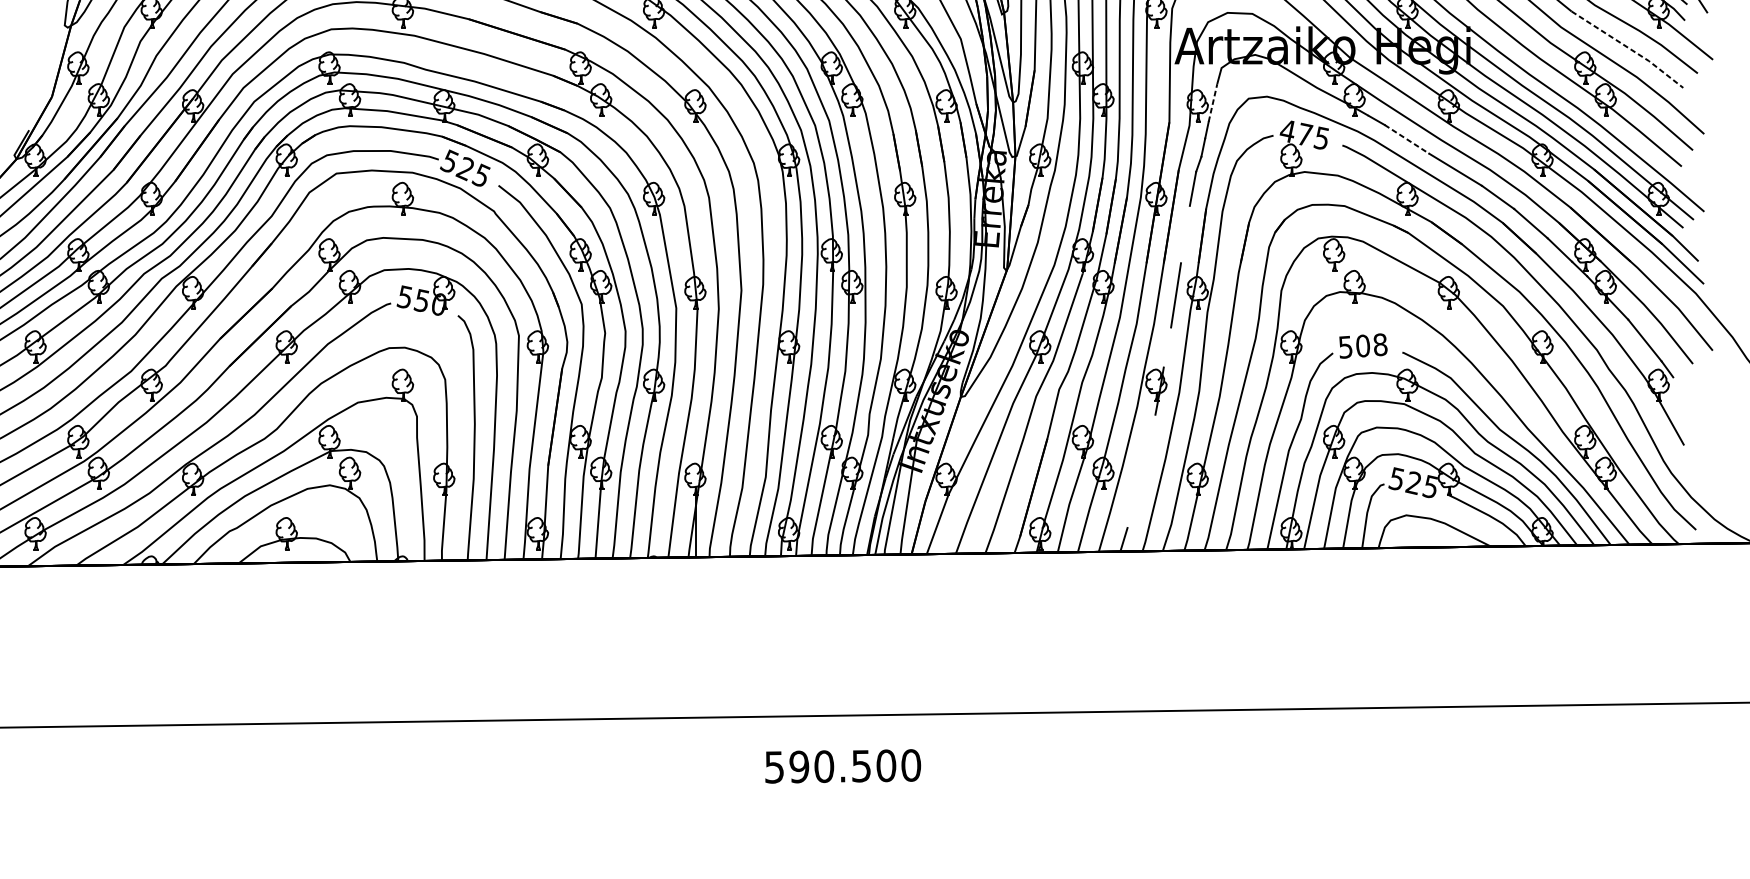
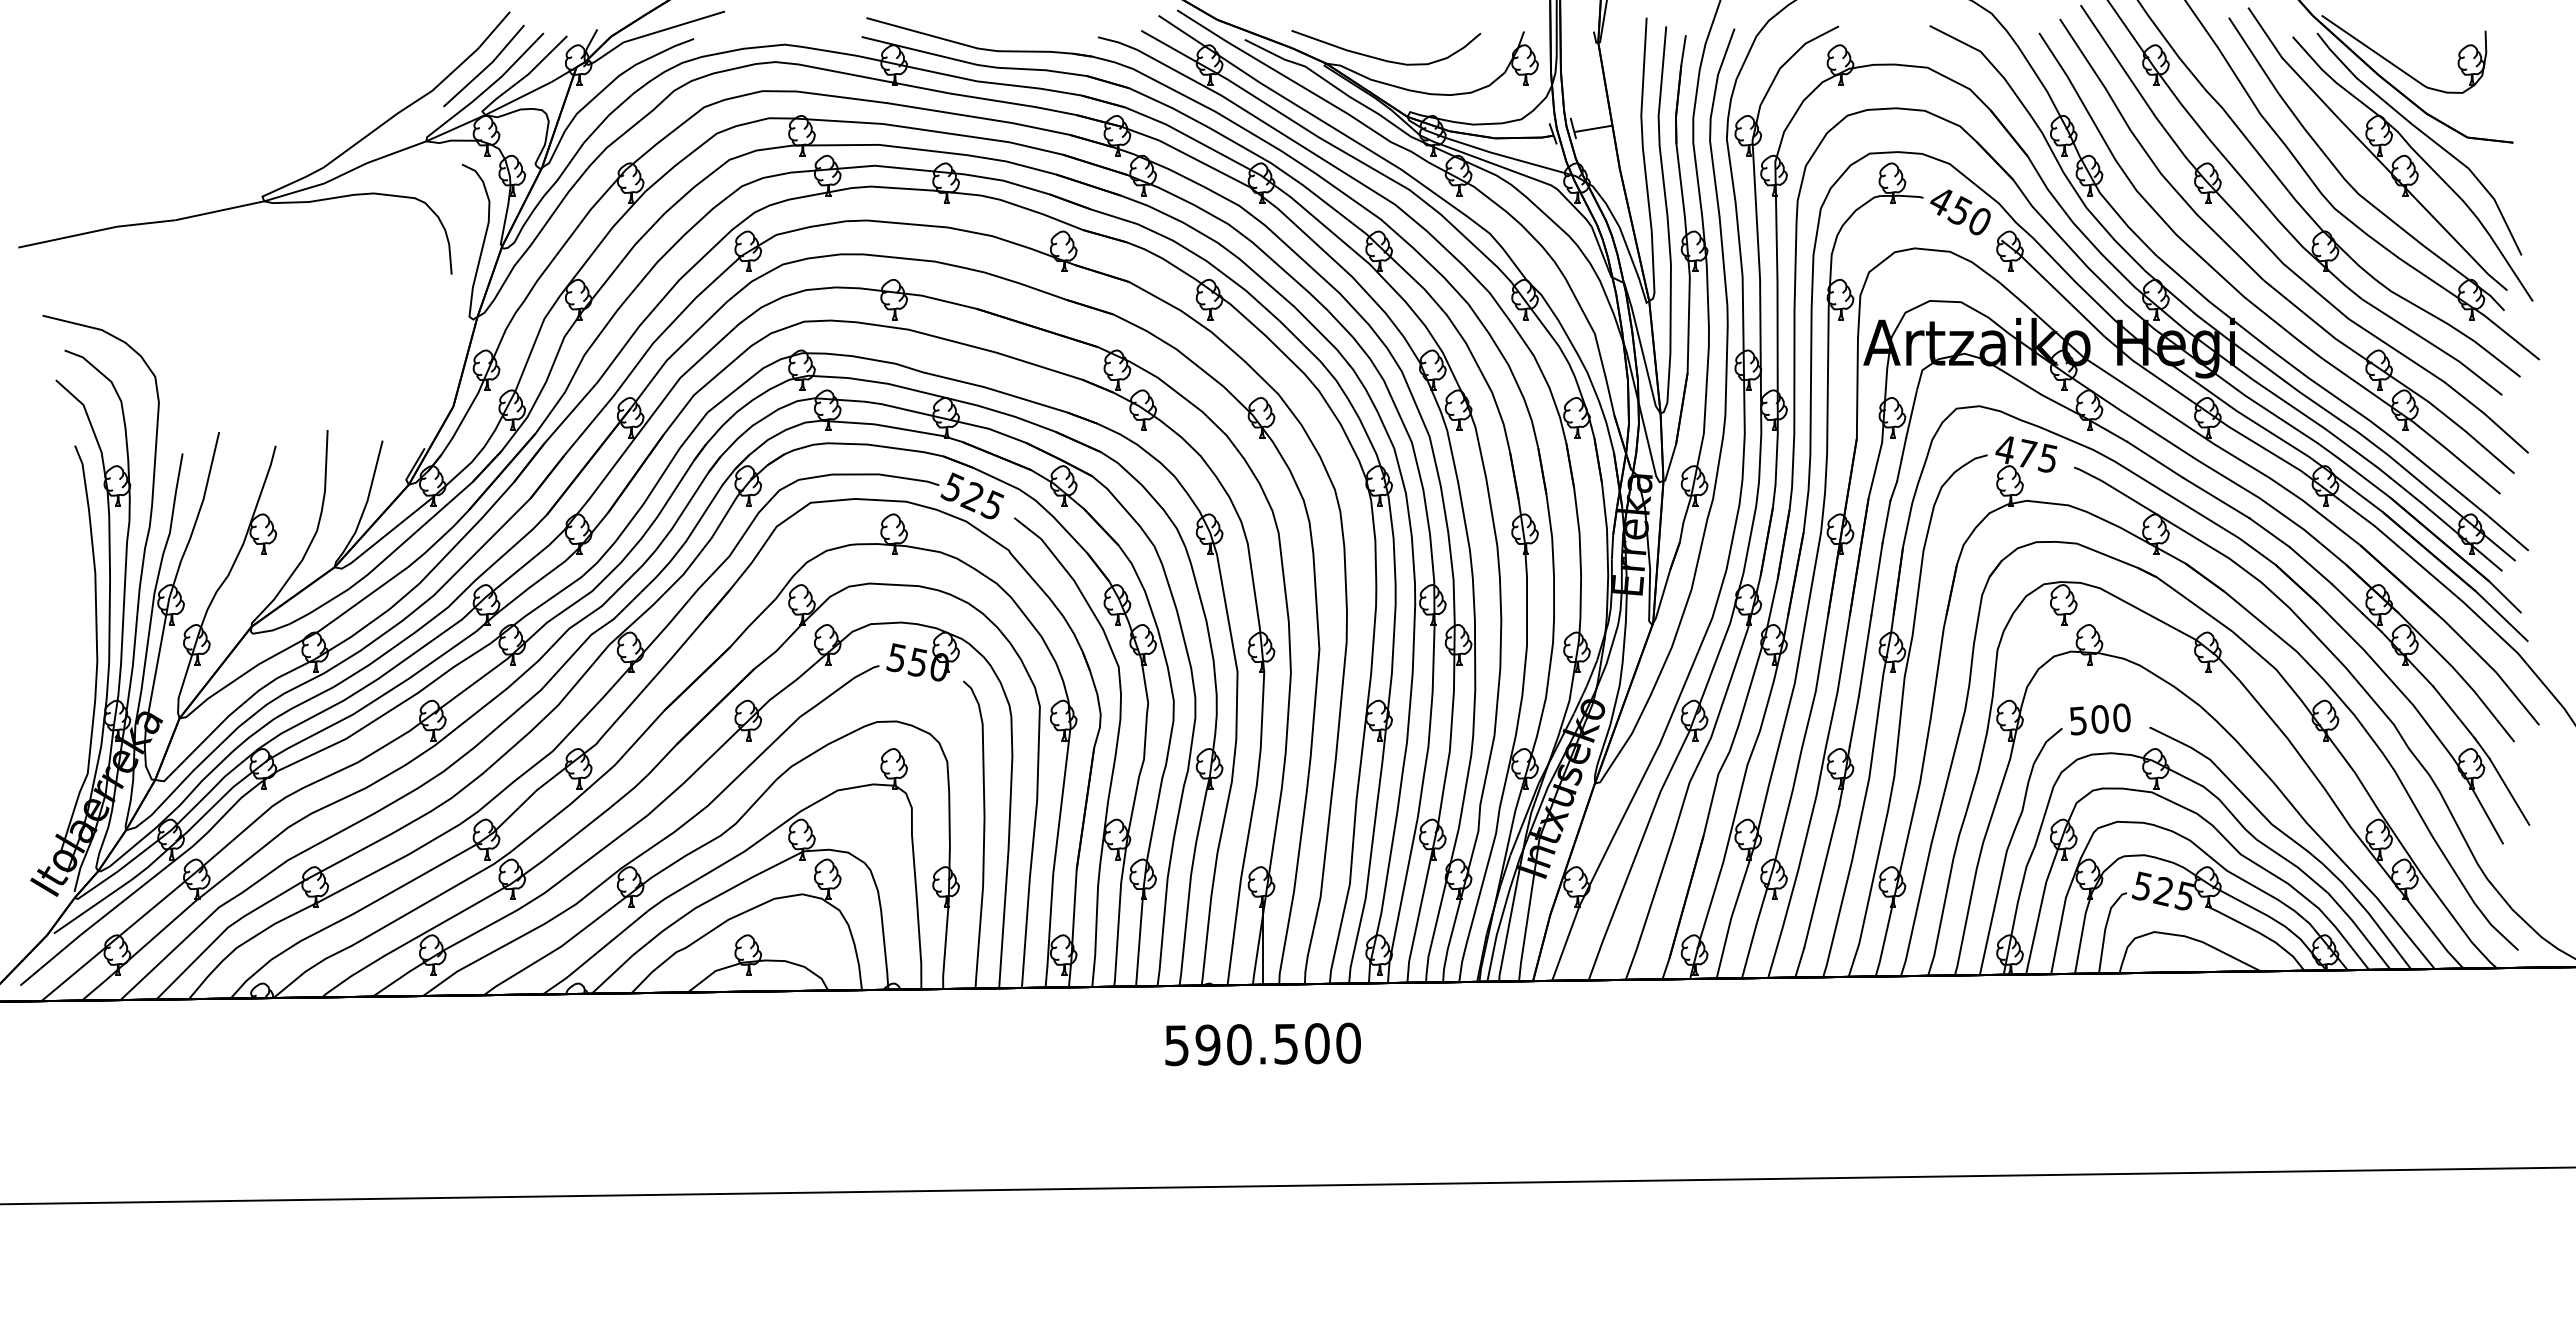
line: (1629, 48) -> (2434, 345), dashed -> solid
line: (1212, 101) -> (1911, 412), dashed -> solid
line: (1407, 139) -> (2155, 460), dashed -> solid
line: (1185, 234) -> (1876, 579), added
text: (1380, 345) -> (2121, 718), 508 -> 500
line: (1166, 347) -> (1853, 721), added
line: (1689, 403) -> (2509, 791), added
line: (1141, 471) -> (1821, 876), added
text: (842, 766) -> (1262, 1044), moved

